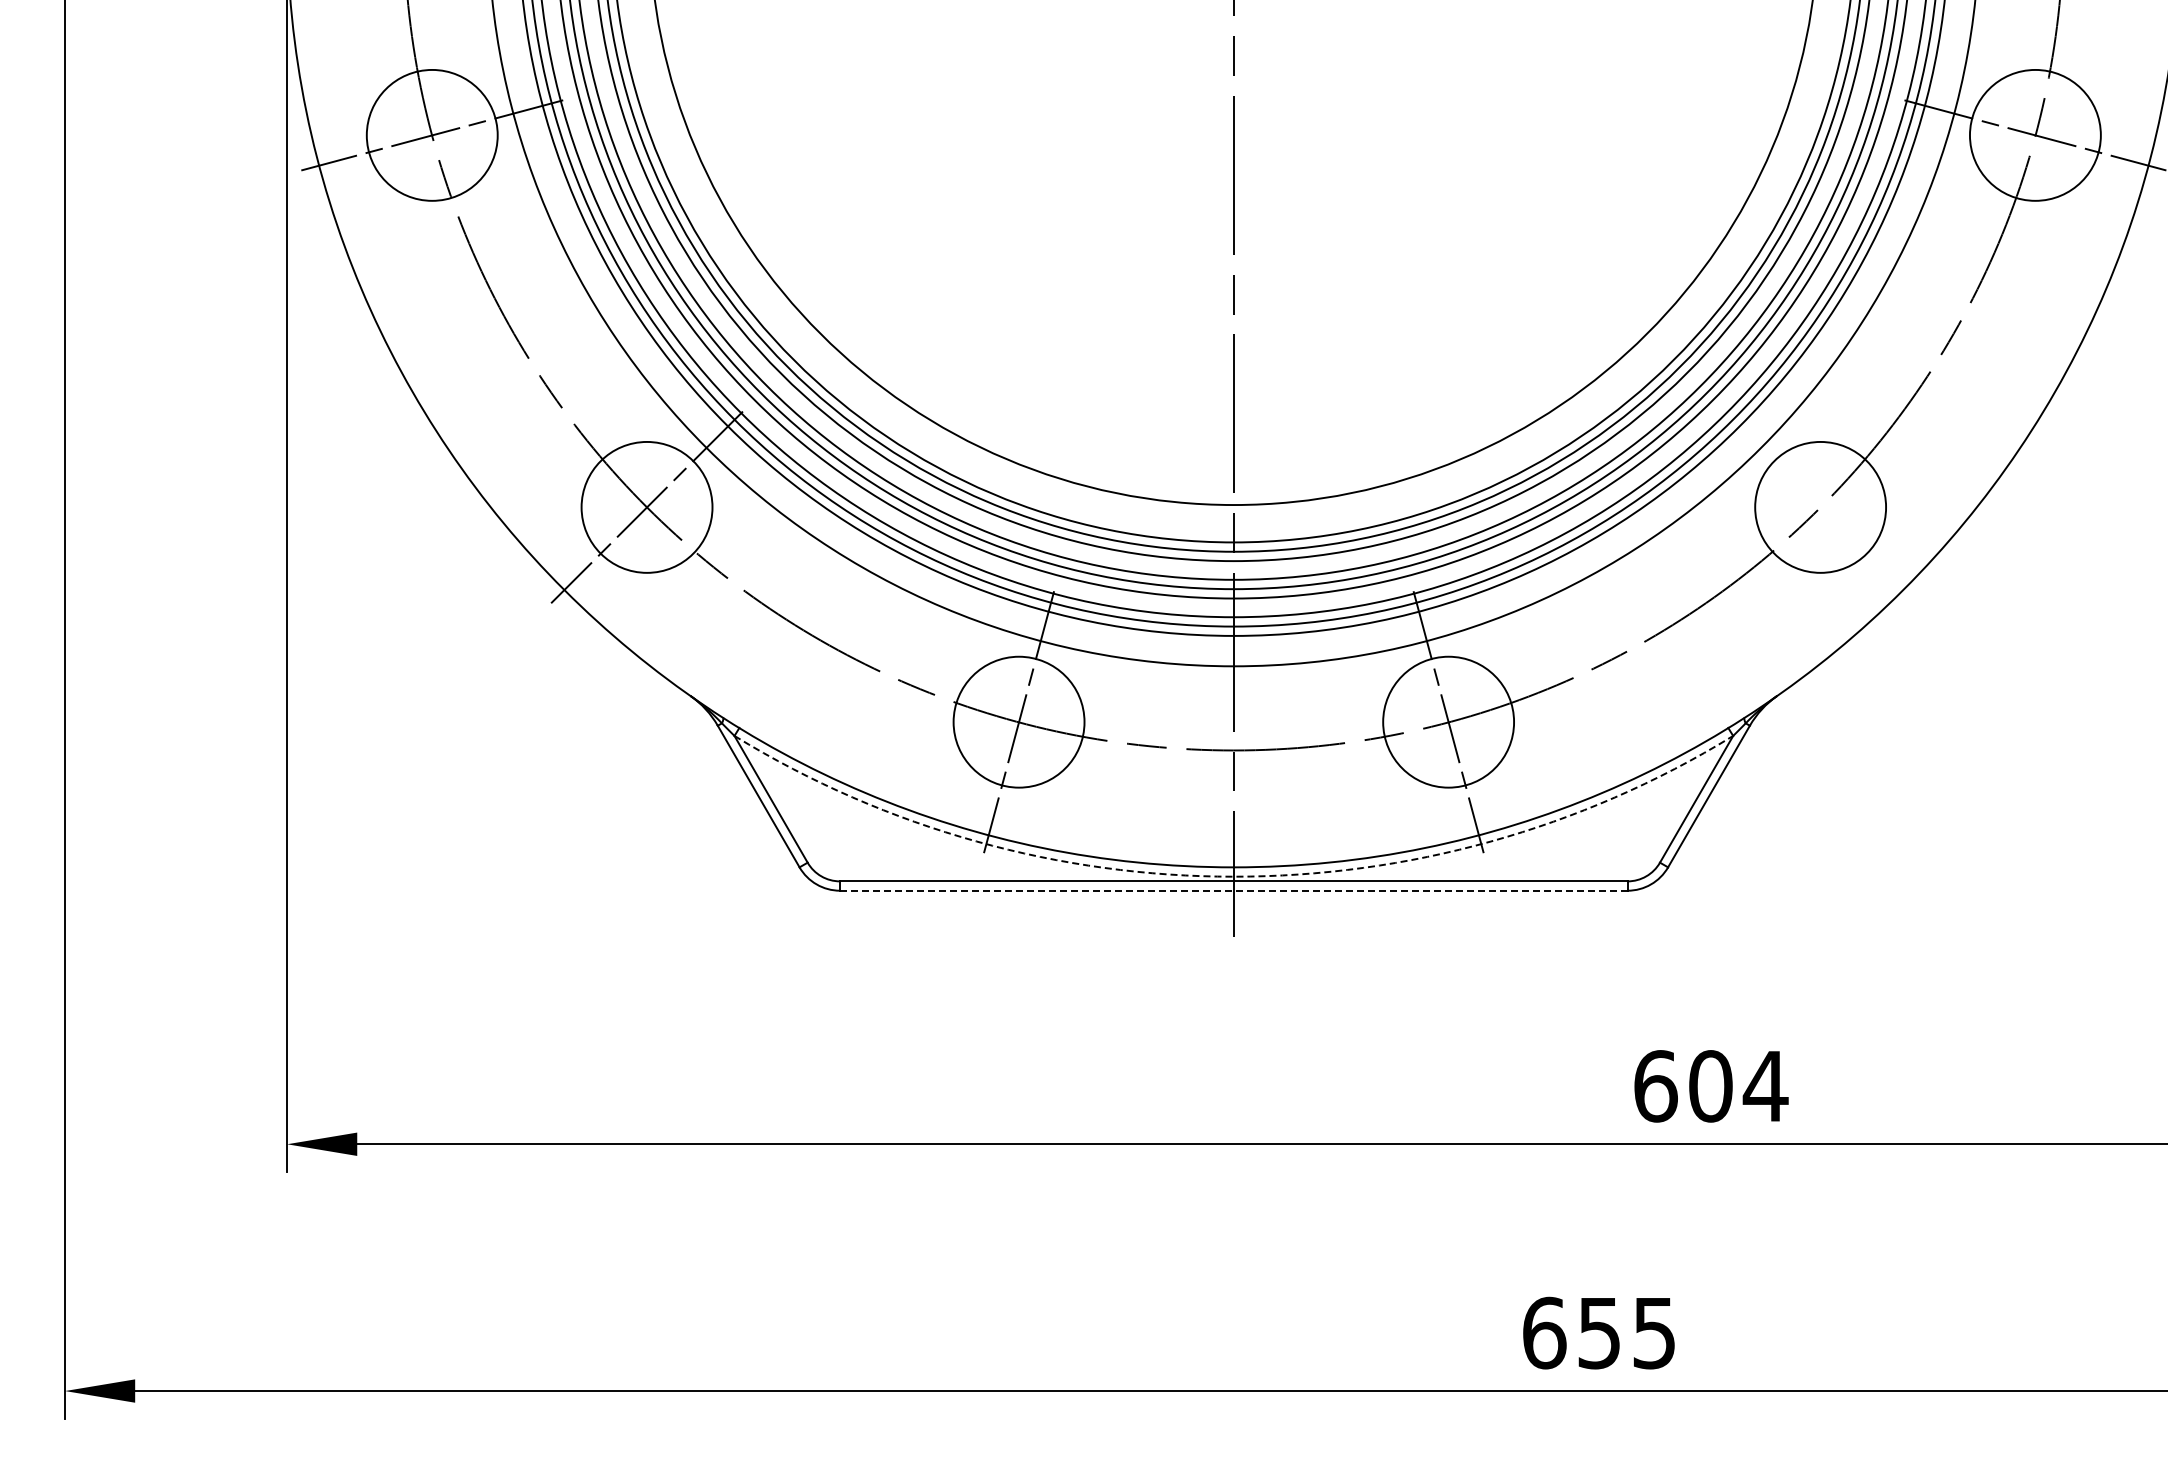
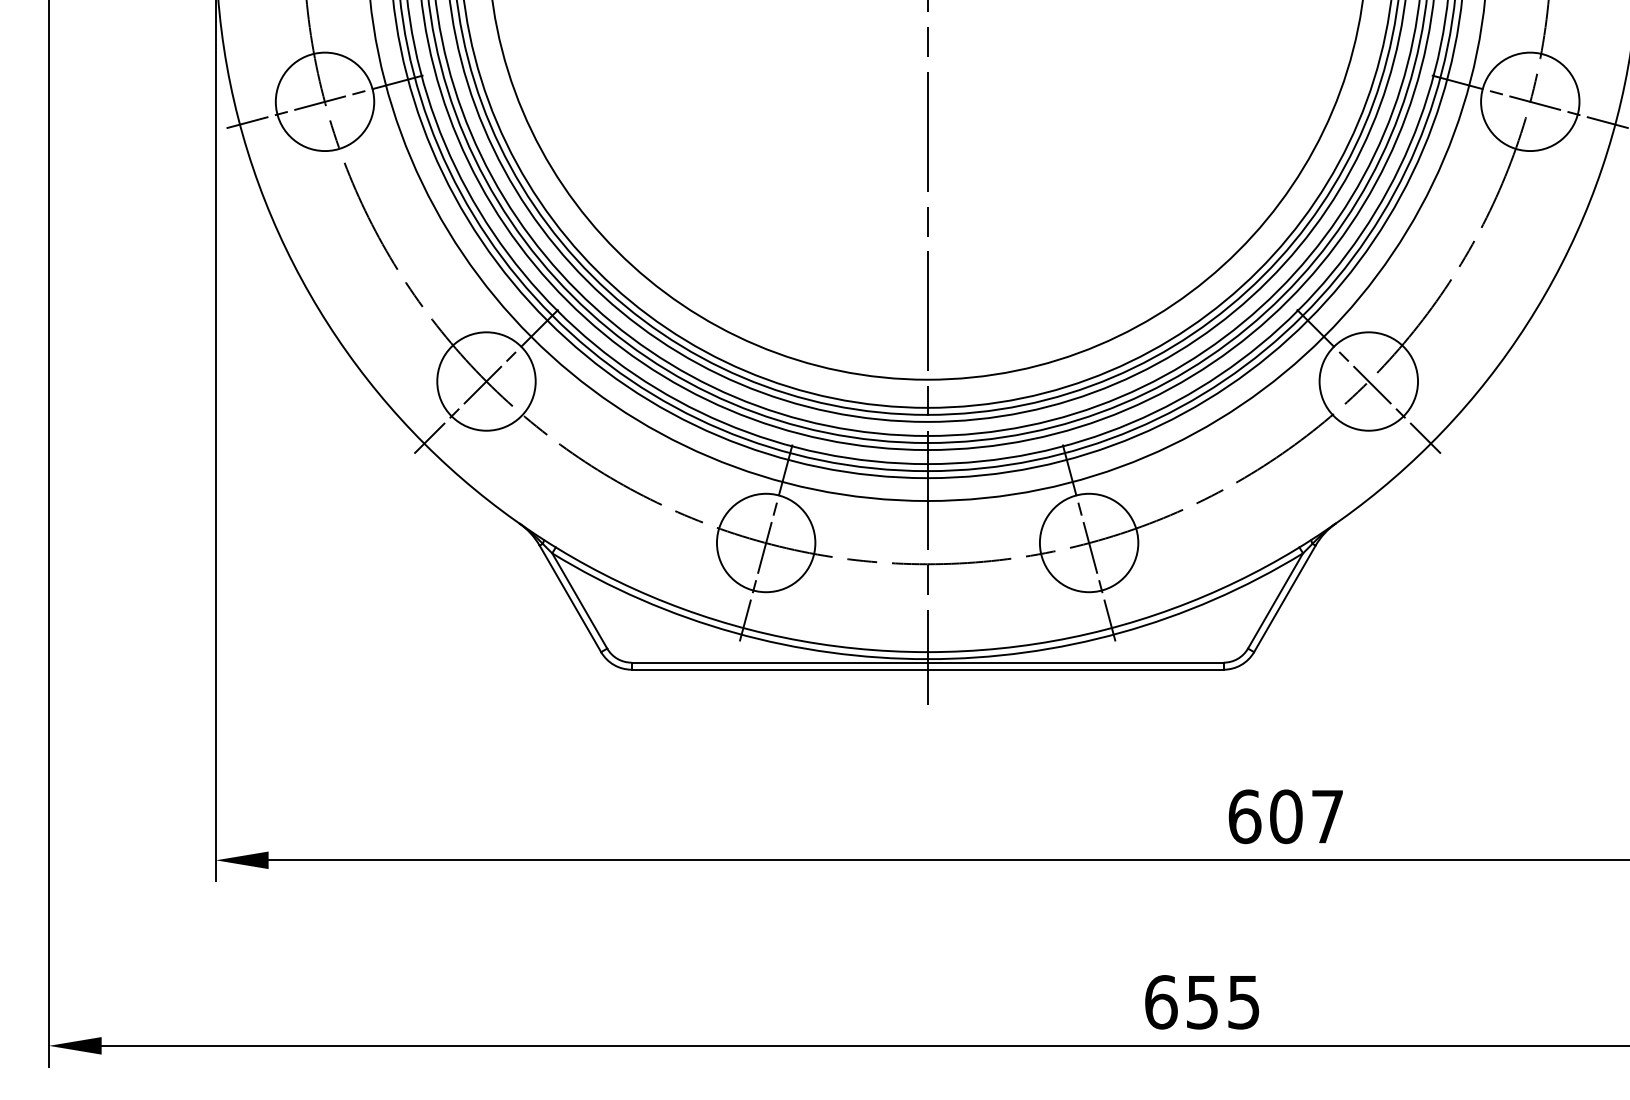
line: (1820, 507) -> (1368, 381), added
arc: (1233, 876) -> (927, 659), dashed -> solid
line: (1233, 890) -> (927, 669), dashed -> solid
text: (1765, 1086) -> (1327, 816), 604 -> 607

